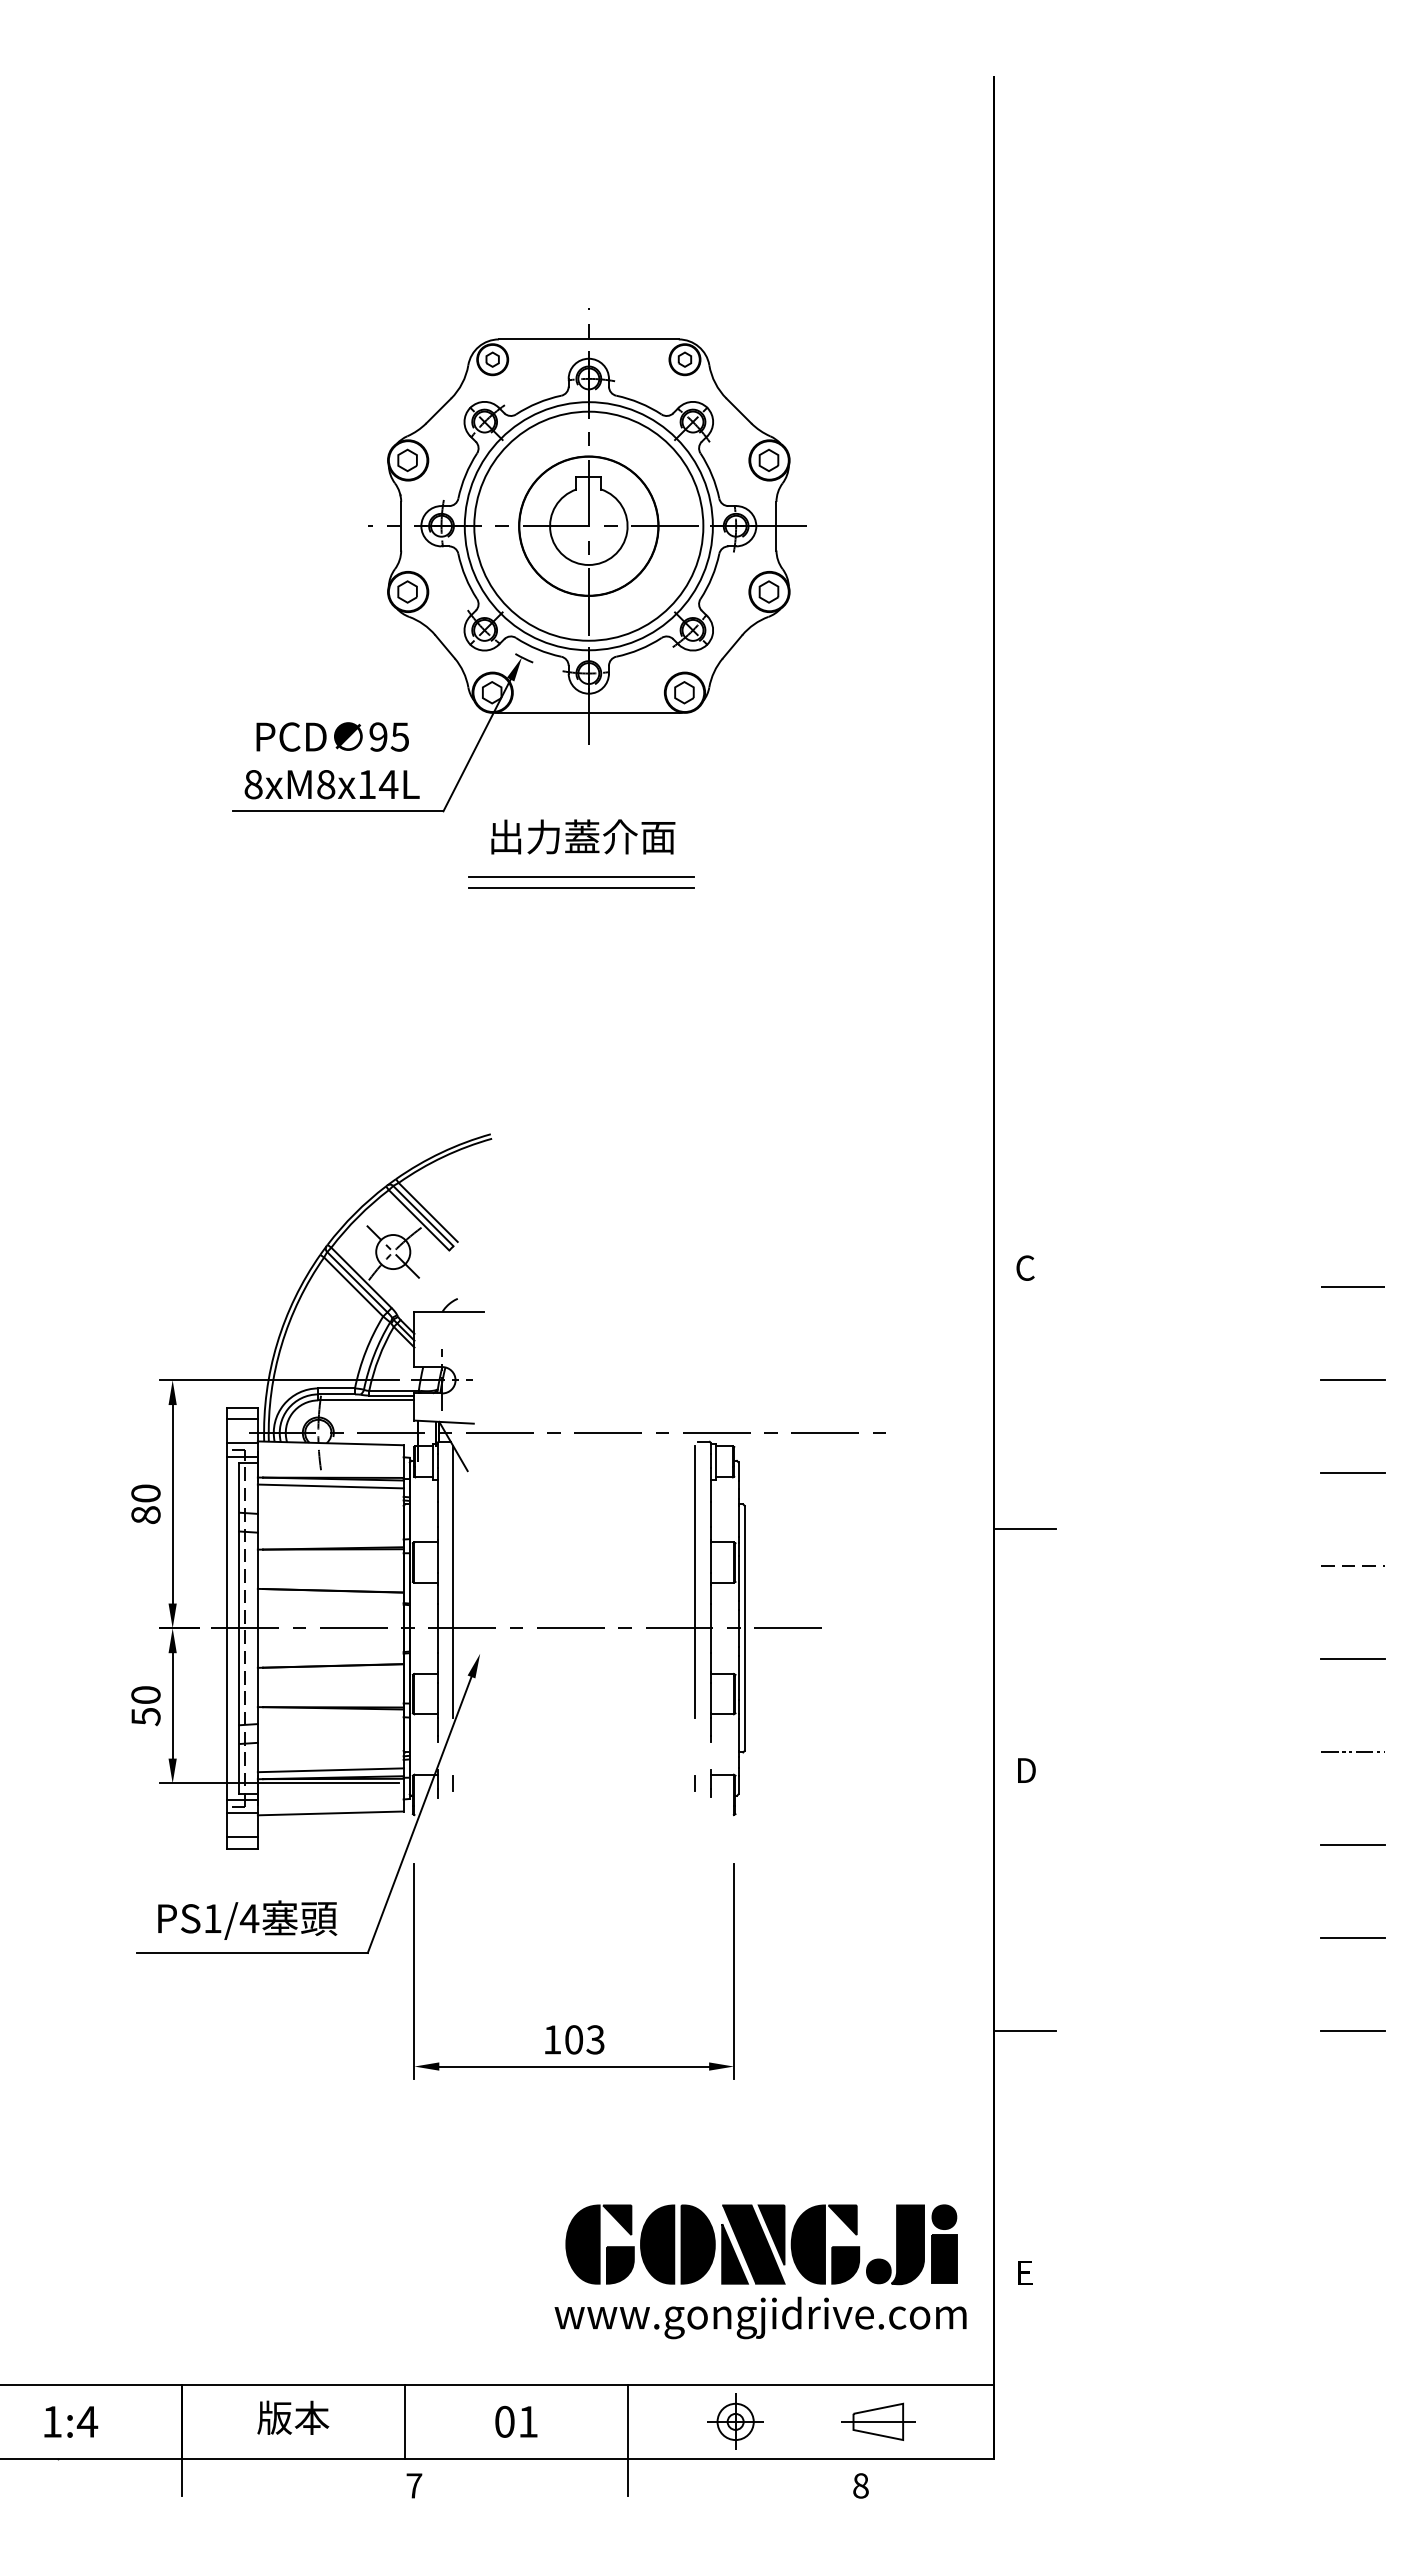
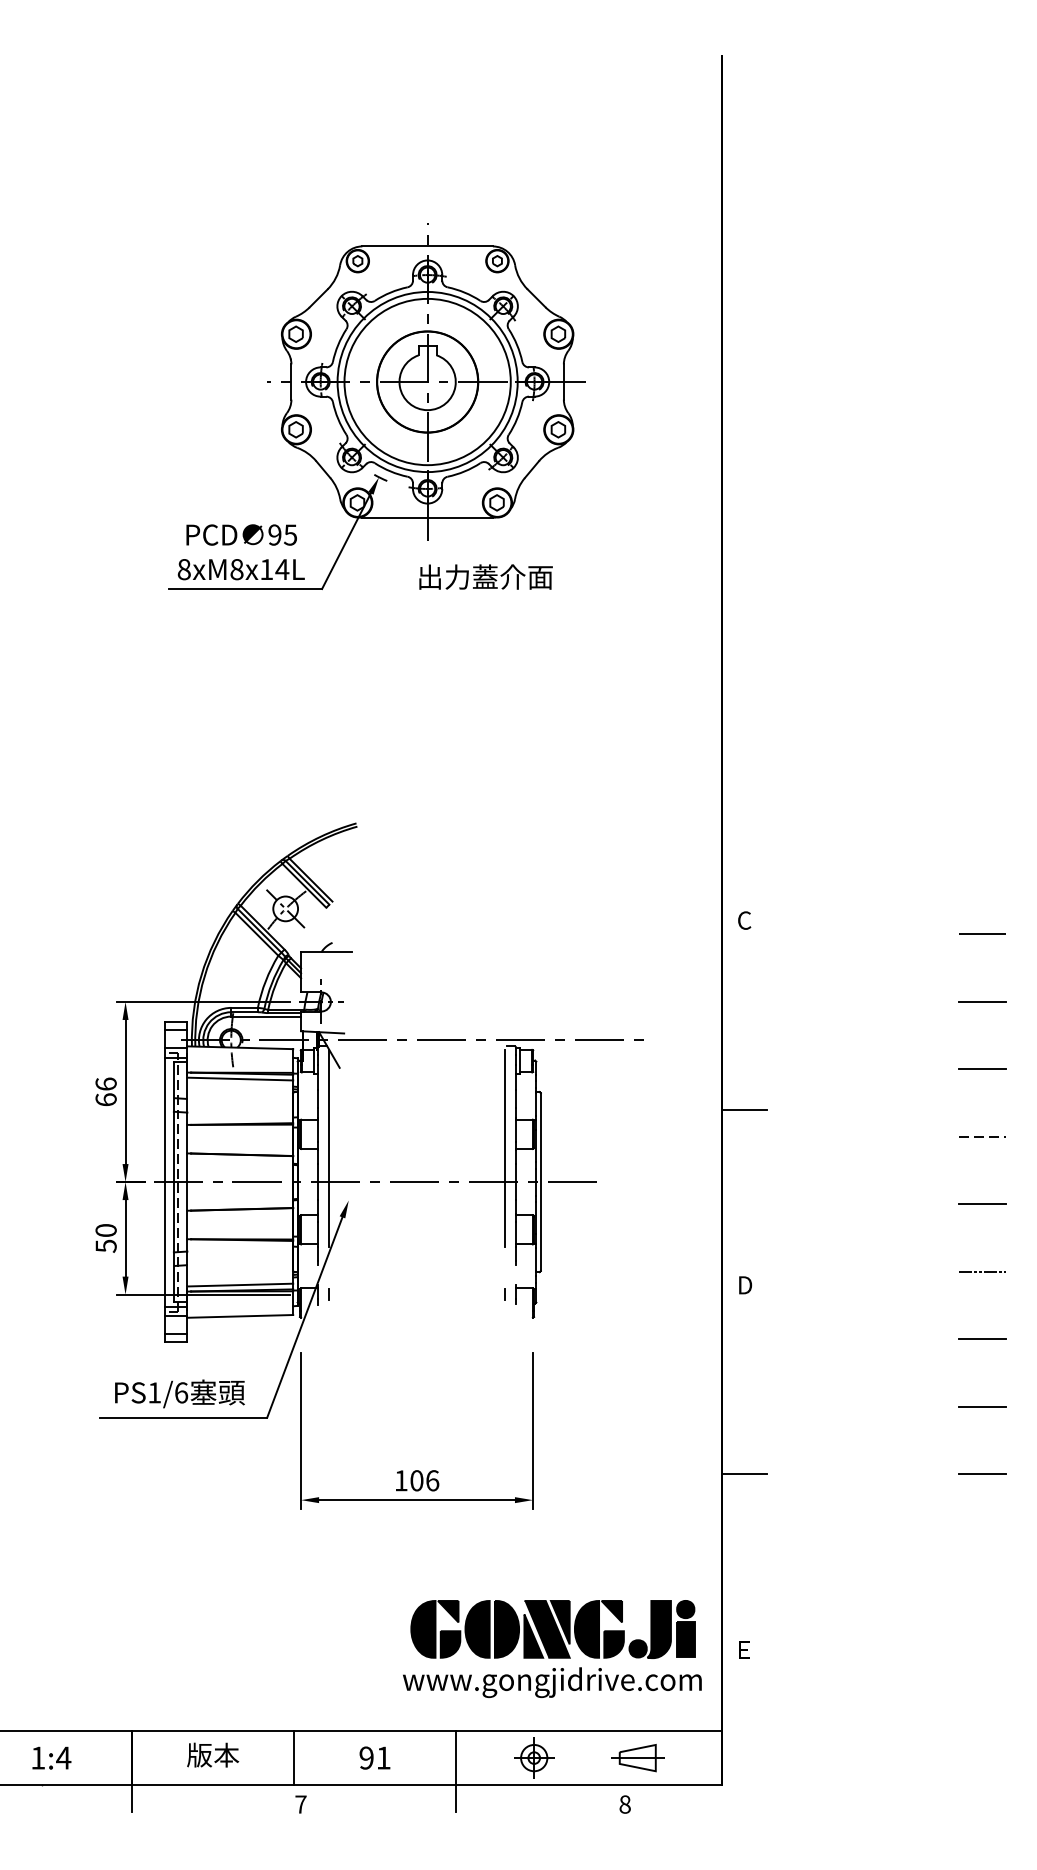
text: (583, 836) -> (486, 576), moved
line: (581, 877) -> (422, 637), removed
line: (581, 888) -> (422, 645), removed
text: (145, 1504) -> (105, 1092), 80 -> 66
text: (249, 1918) -> (181, 1392), PS1/4 -> PS1/6
text: (595, 2039) -> (432, 1480), 103 -> 106
text: (504, 2421) -> (366, 1757), 01 -> 91

